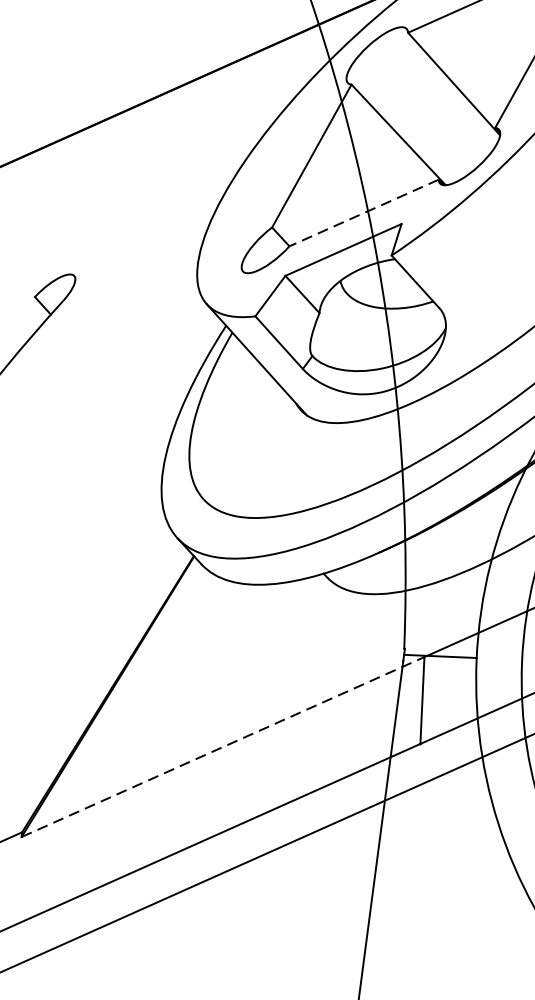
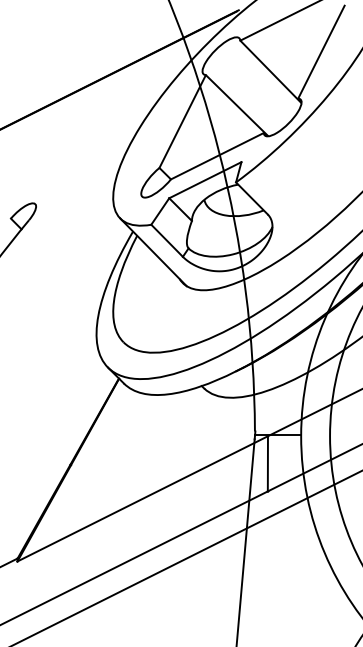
line: (364, 213) -> (217, 156), dashed -> solid
line: (224, 746) -> (143, 498), dashed -> solid

